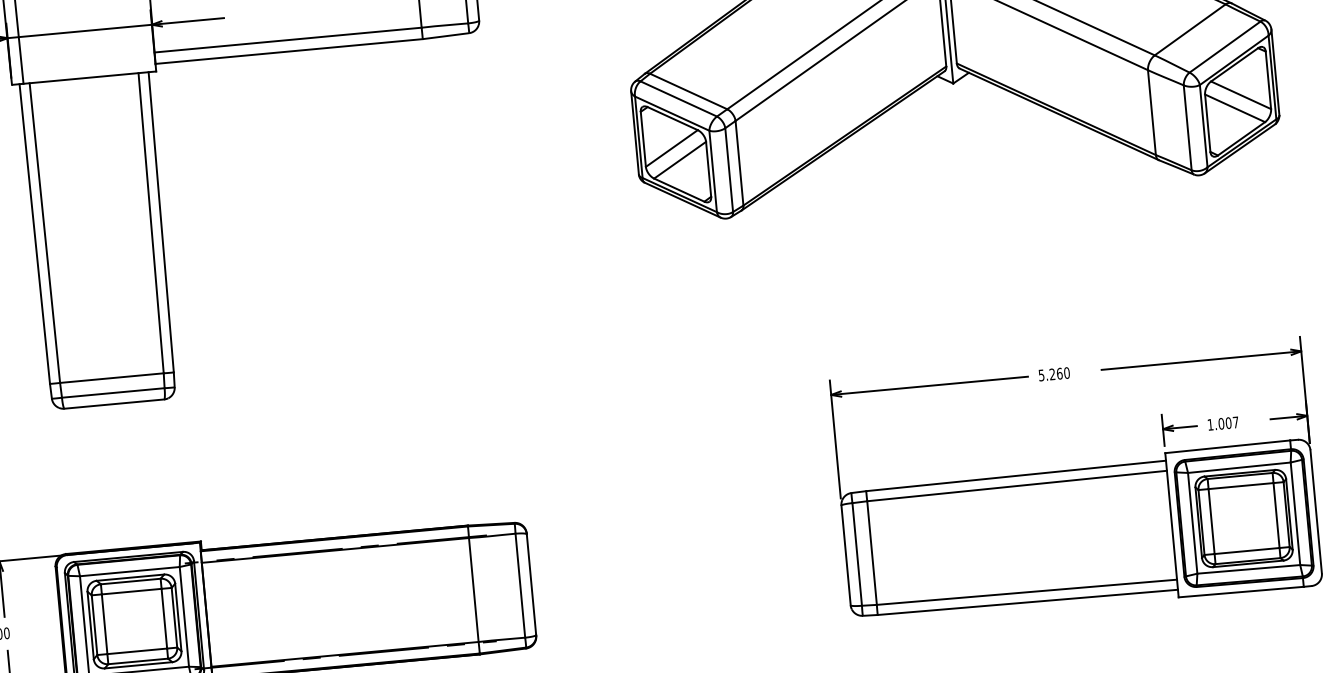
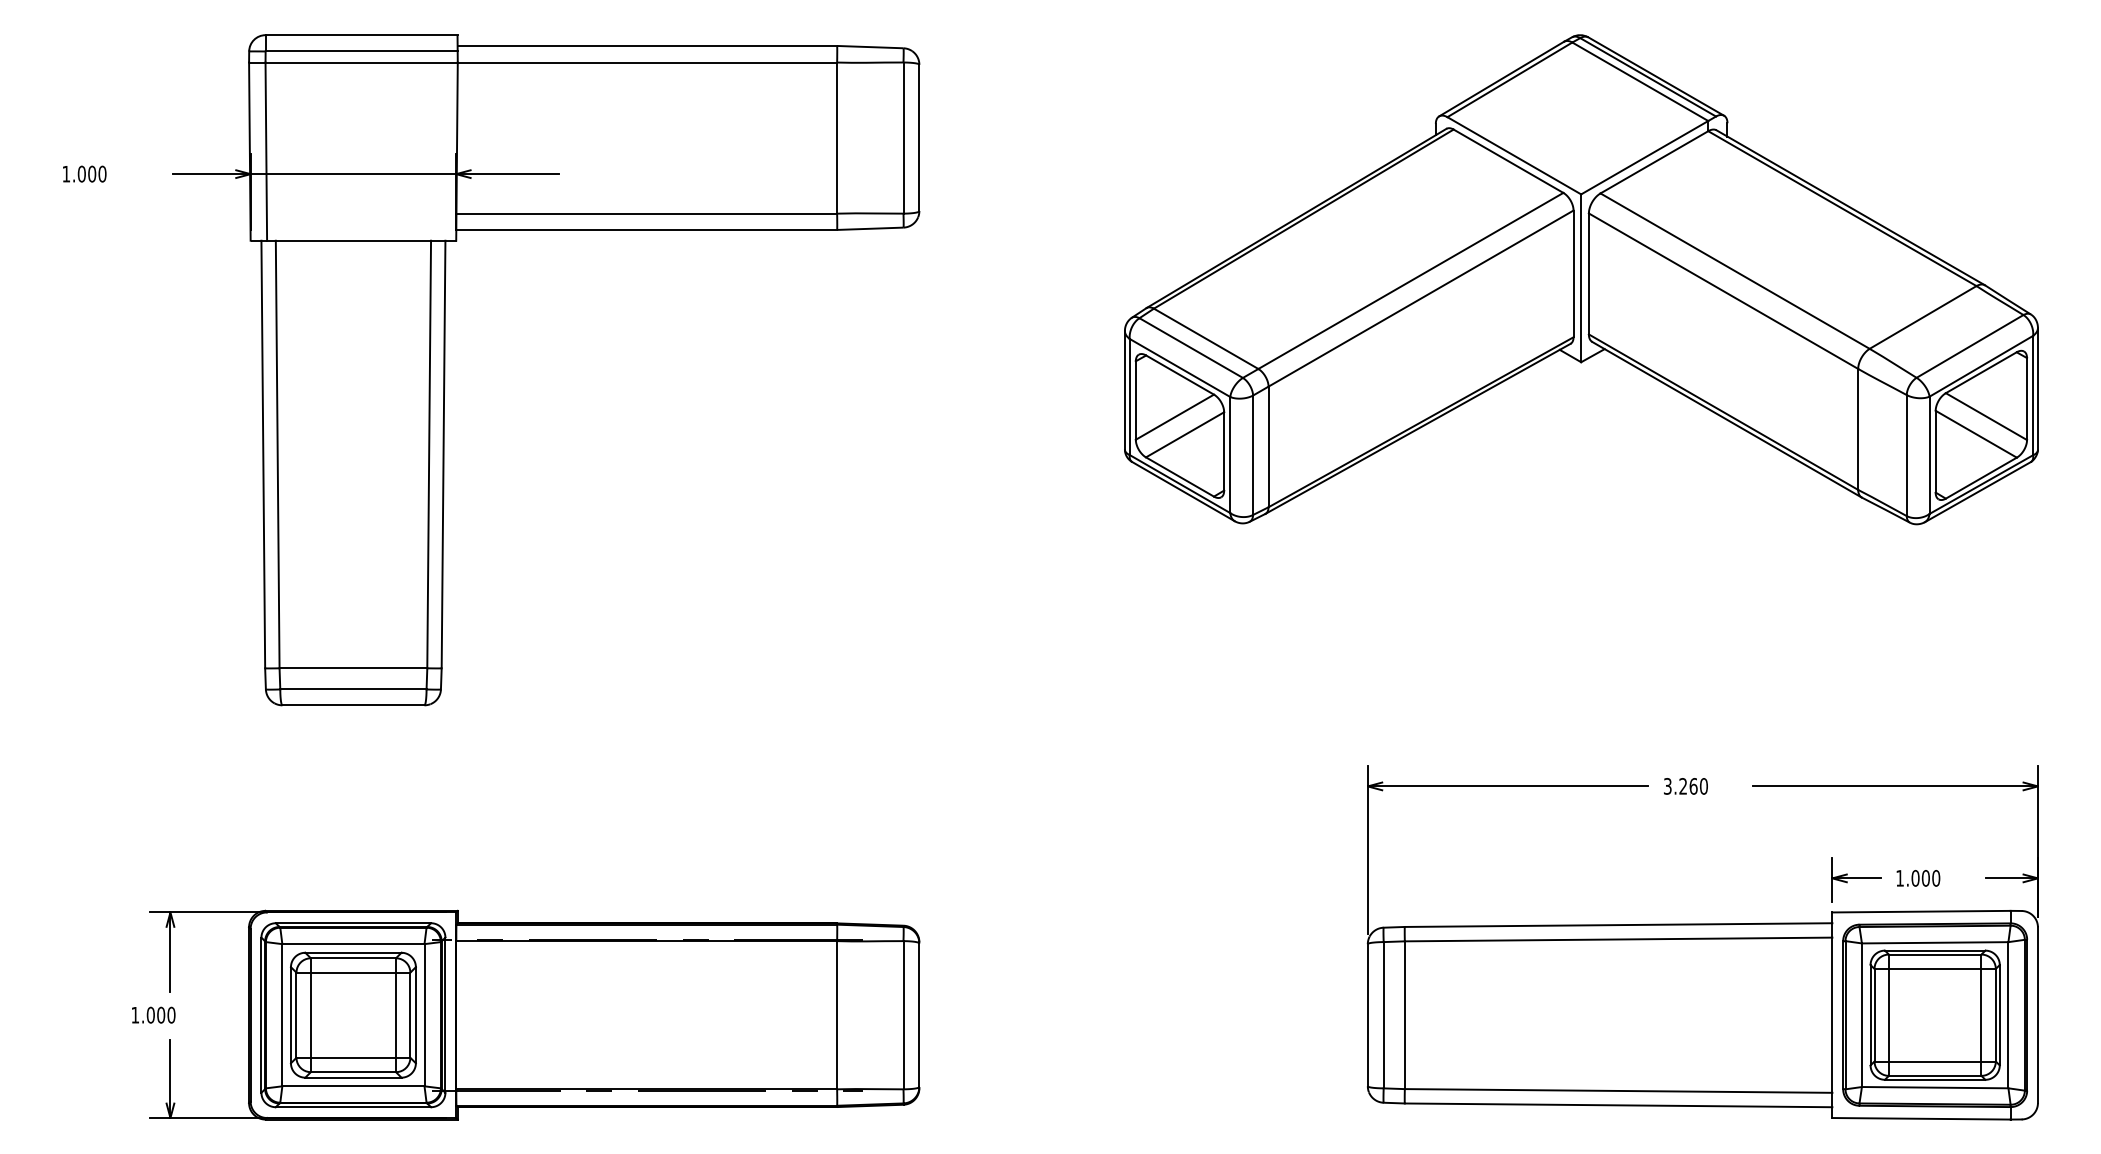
text: (1041, 375) -> (1667, 786), 5.260 -> 3.260
text: (1236, 422) -> (1936, 878), 1.007 -> 1.000

